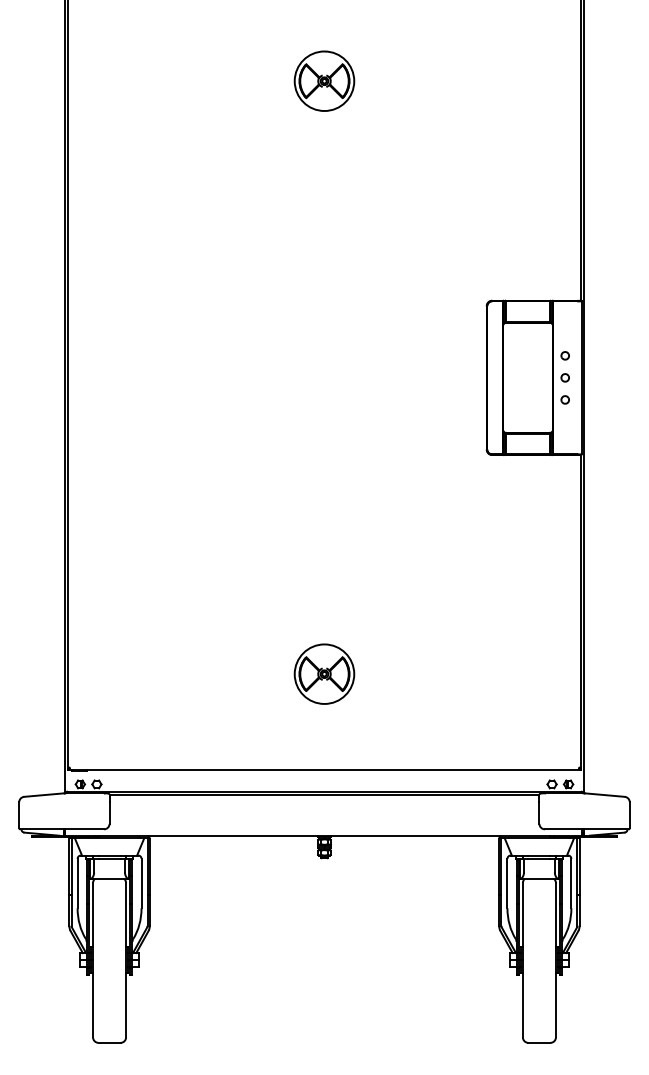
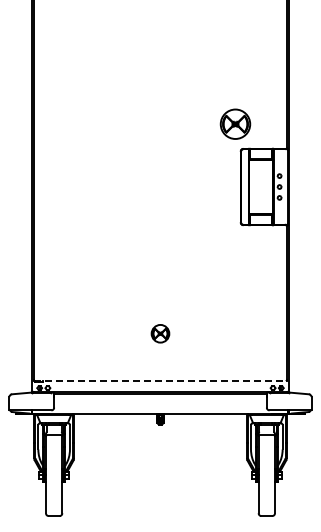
part: (324, 79) -> (235, 123), moved
part: (324, 673) -> (160, 333), size x0.6
line: (324, 768) -> (160, 380), solid -> dashed

